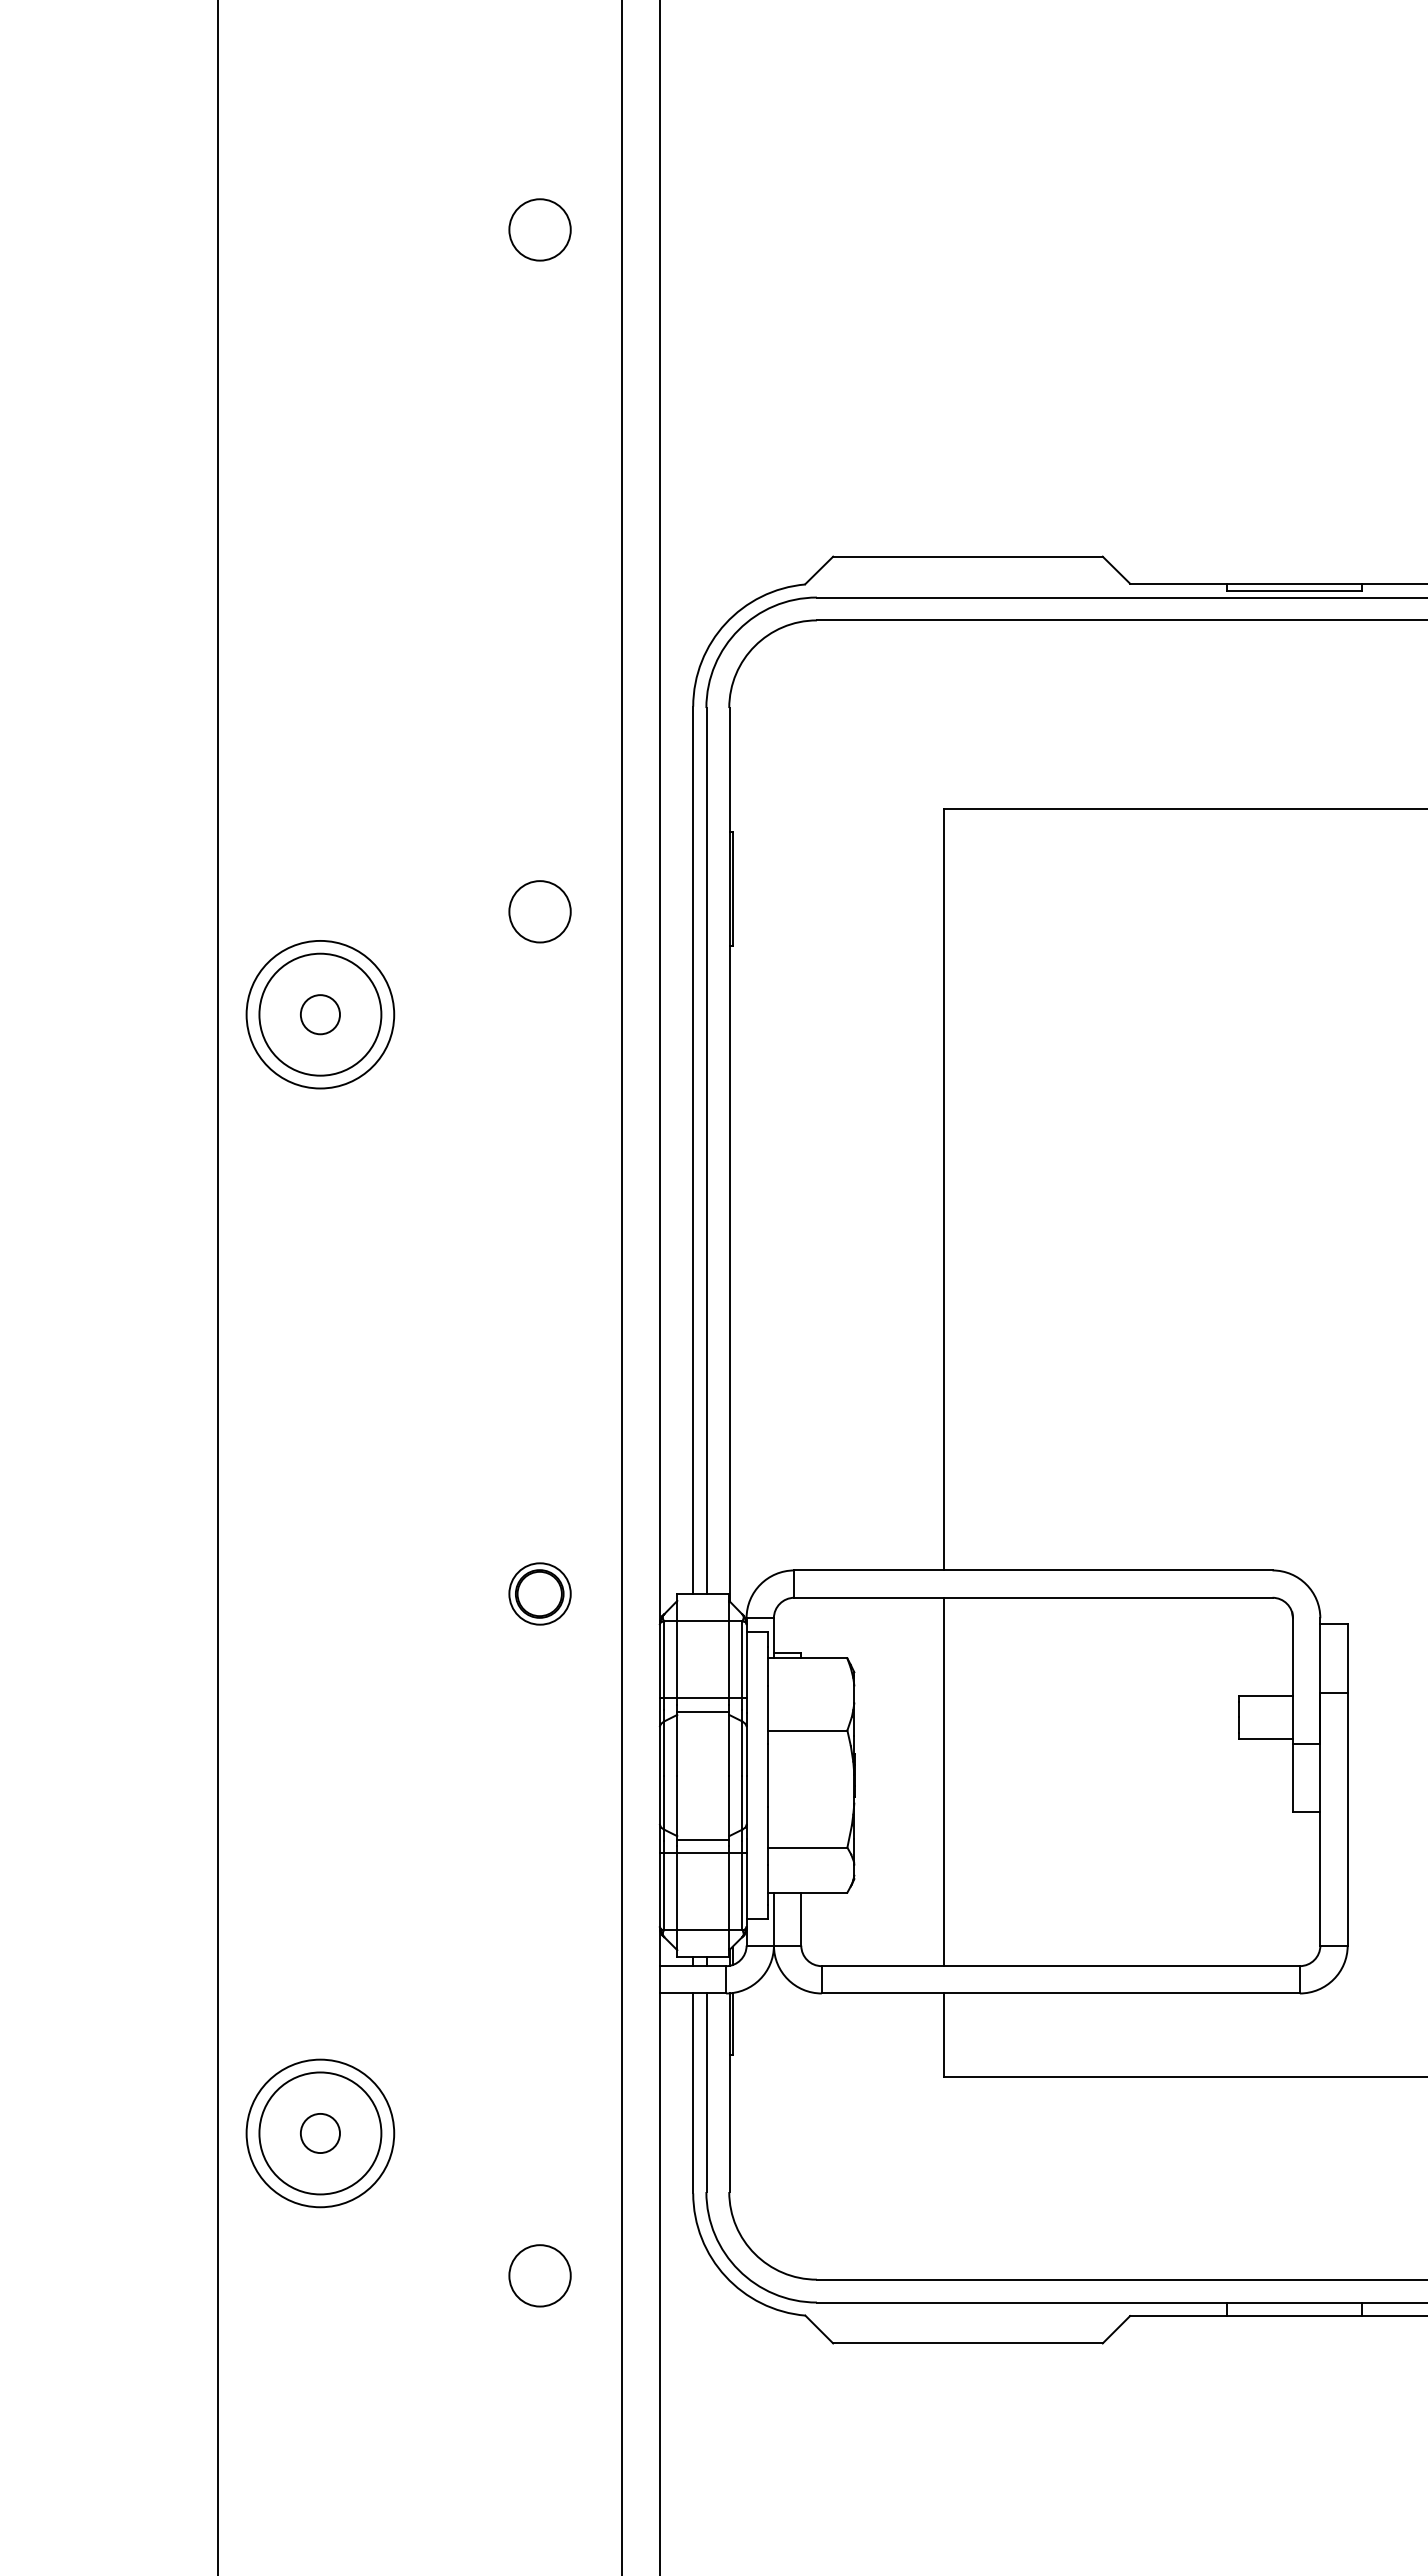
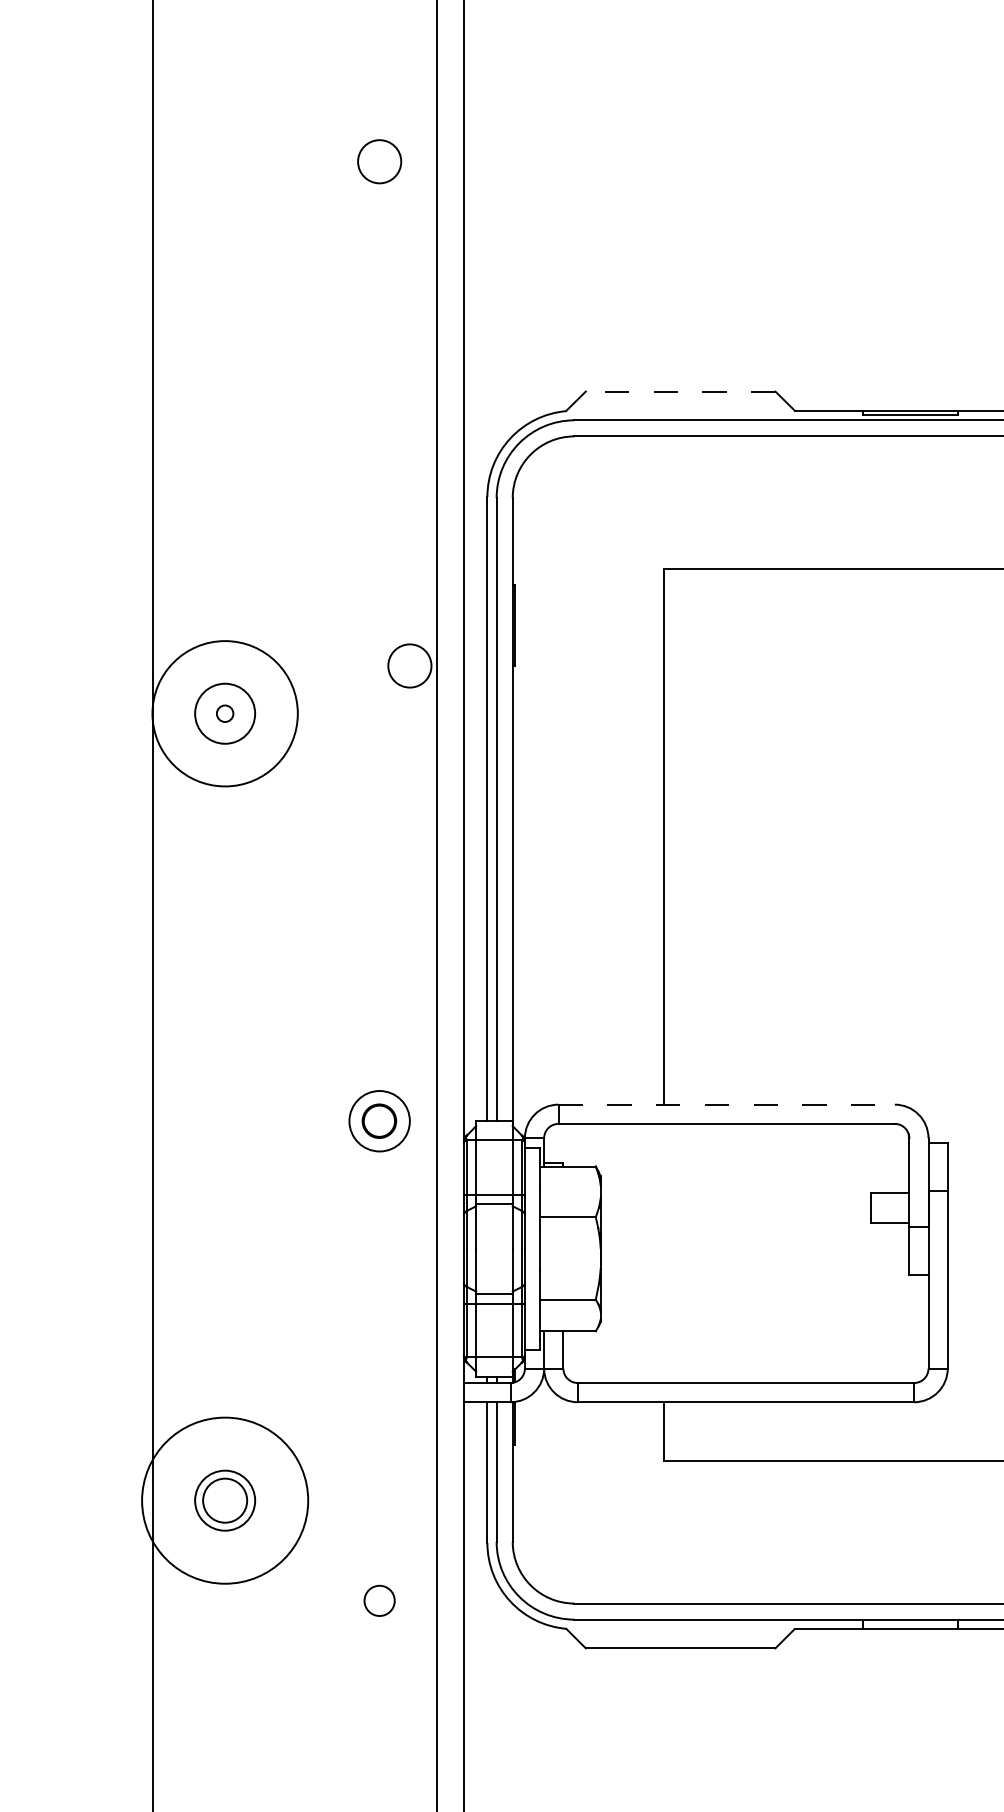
line: (967, 556) -> (680, 391), solid -> dashed
circle: (539, 911) -> (409, 665), moved
circle: (319, 1014) -> (224, 713), size x0.6
circle: (320, 1014) -> (225, 713), size x0.7
circle: (320, 1014) -> (225, 713), size x1.4
line: (1033, 1570) -> (726, 1104), solid -> dashed
circle: (539, 1593) -> (379, 1120), size x1.4
line: (944, 1781) -> (664, 1253), removed
circle: (319, 2133) -> (224, 1500), size x1.6
circle: (320, 2133) -> (225, 1500), size x0.7
circle: (320, 2133) -> (225, 1500), size x1.6
circle: (539, 2275) -> (379, 1600), size x0.7

